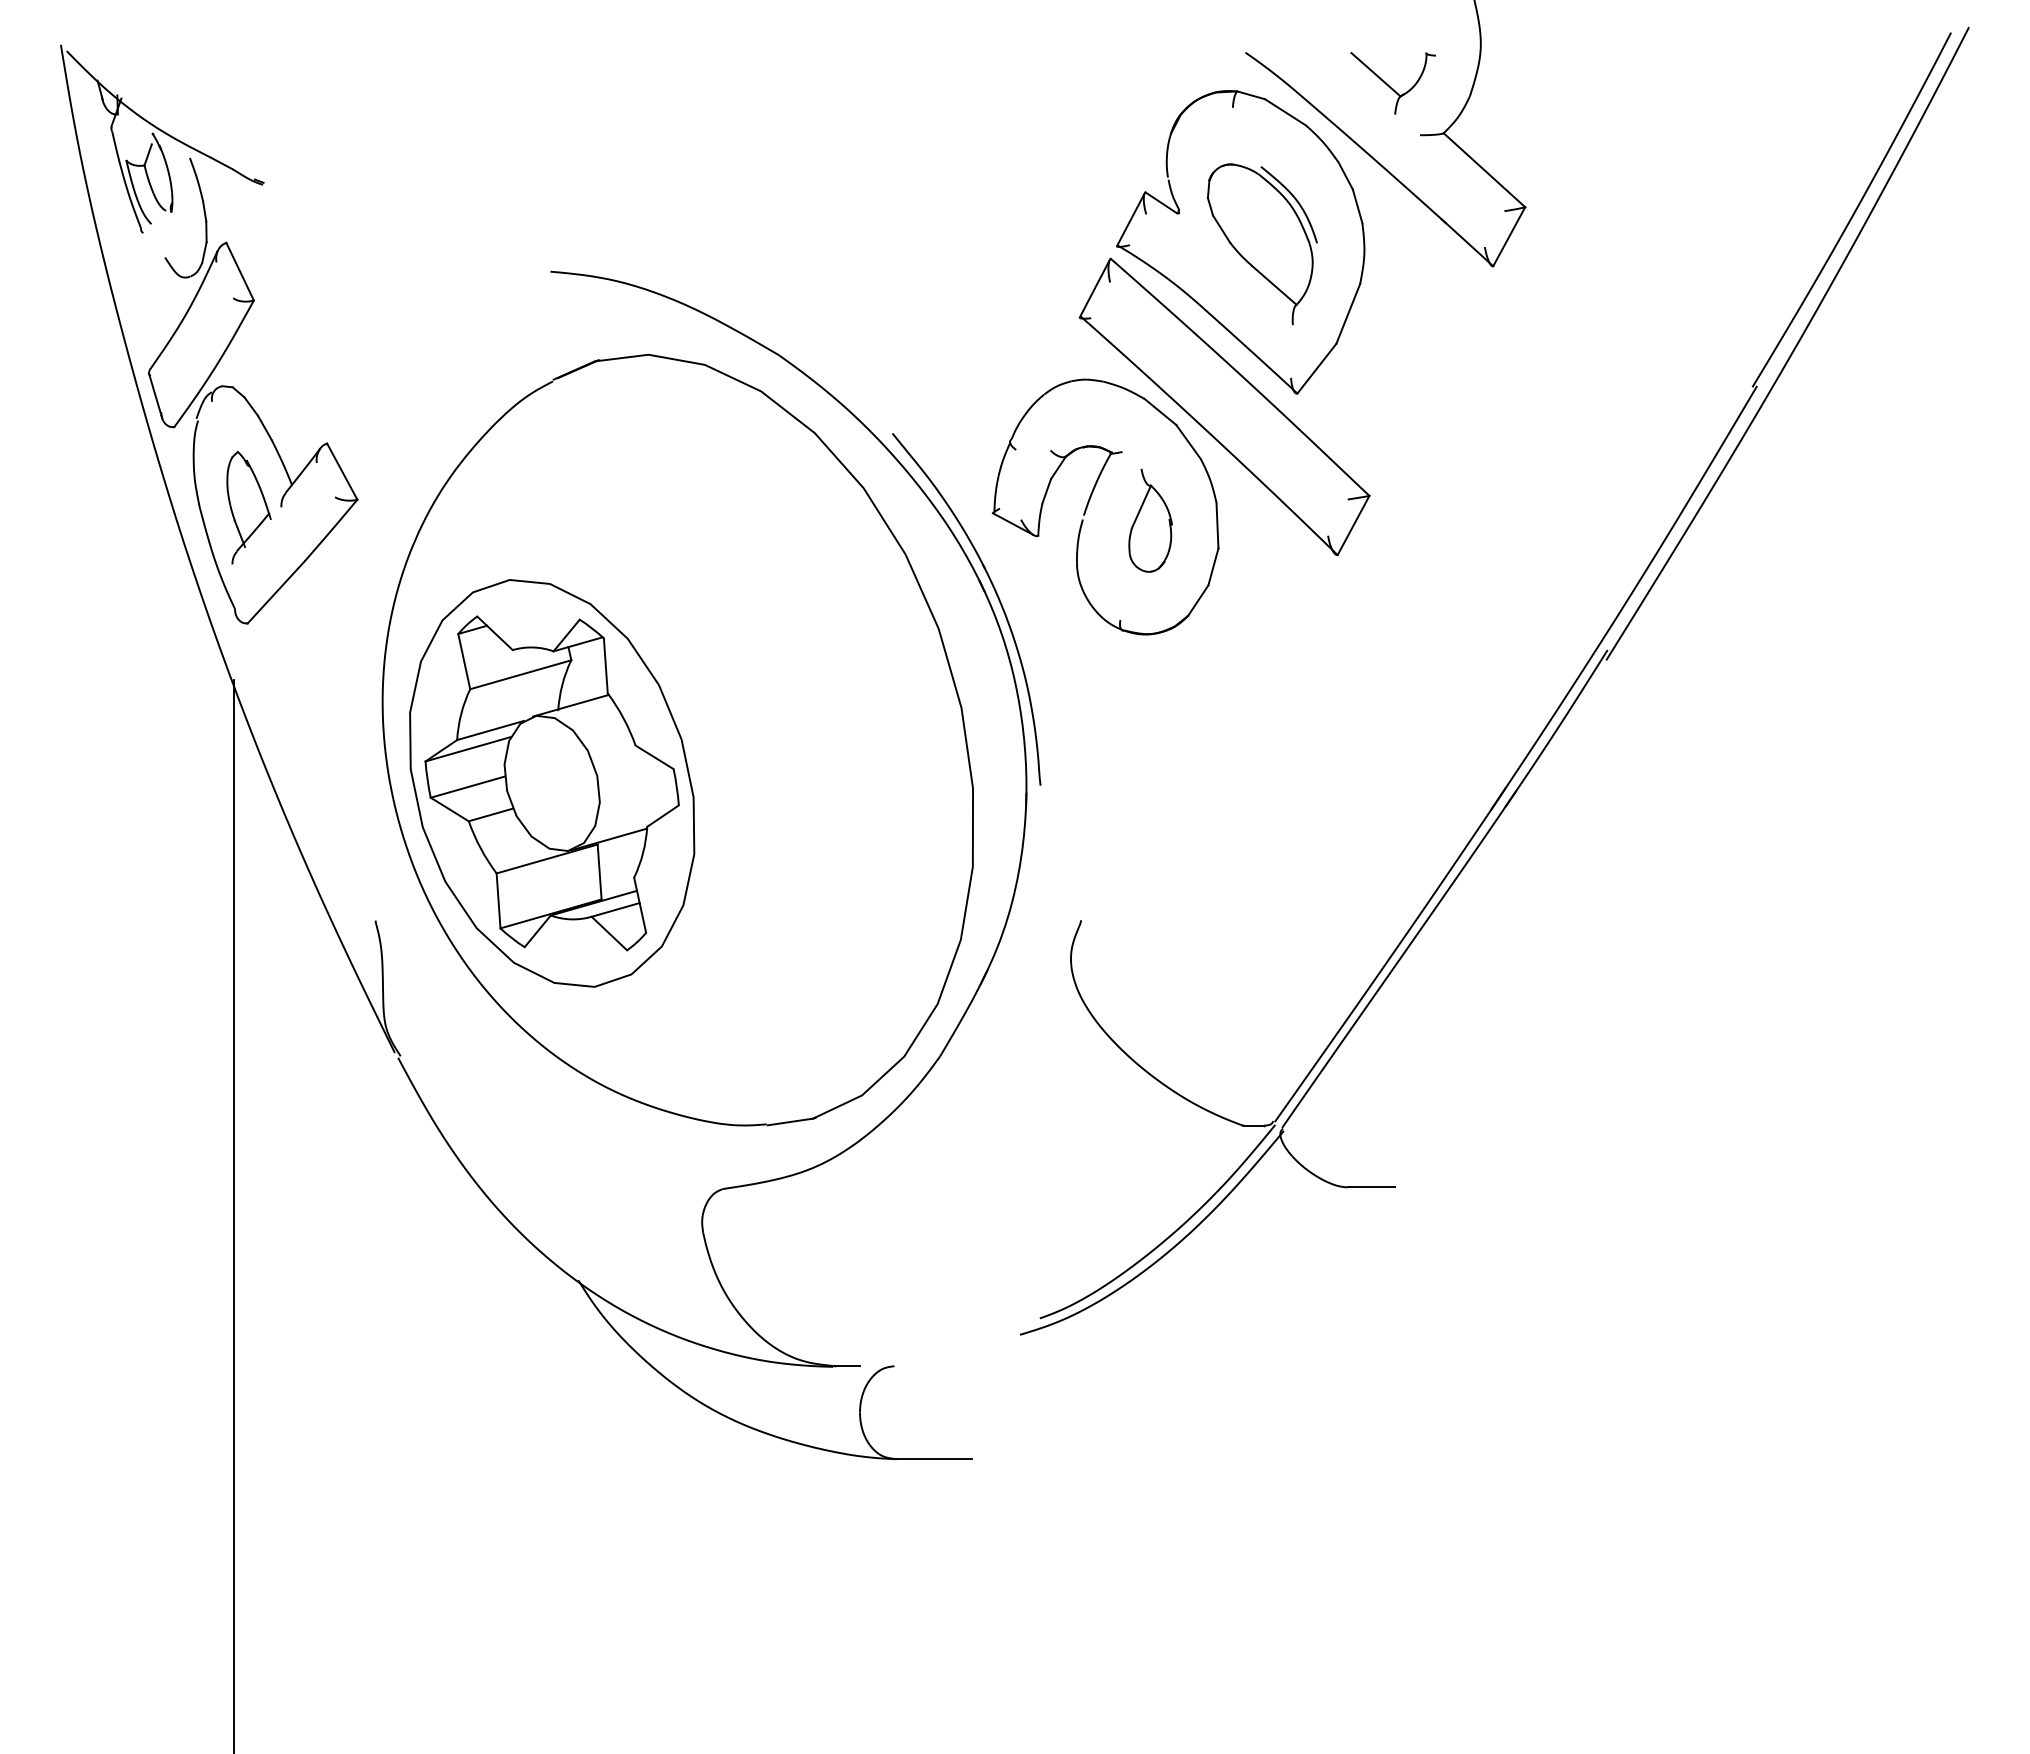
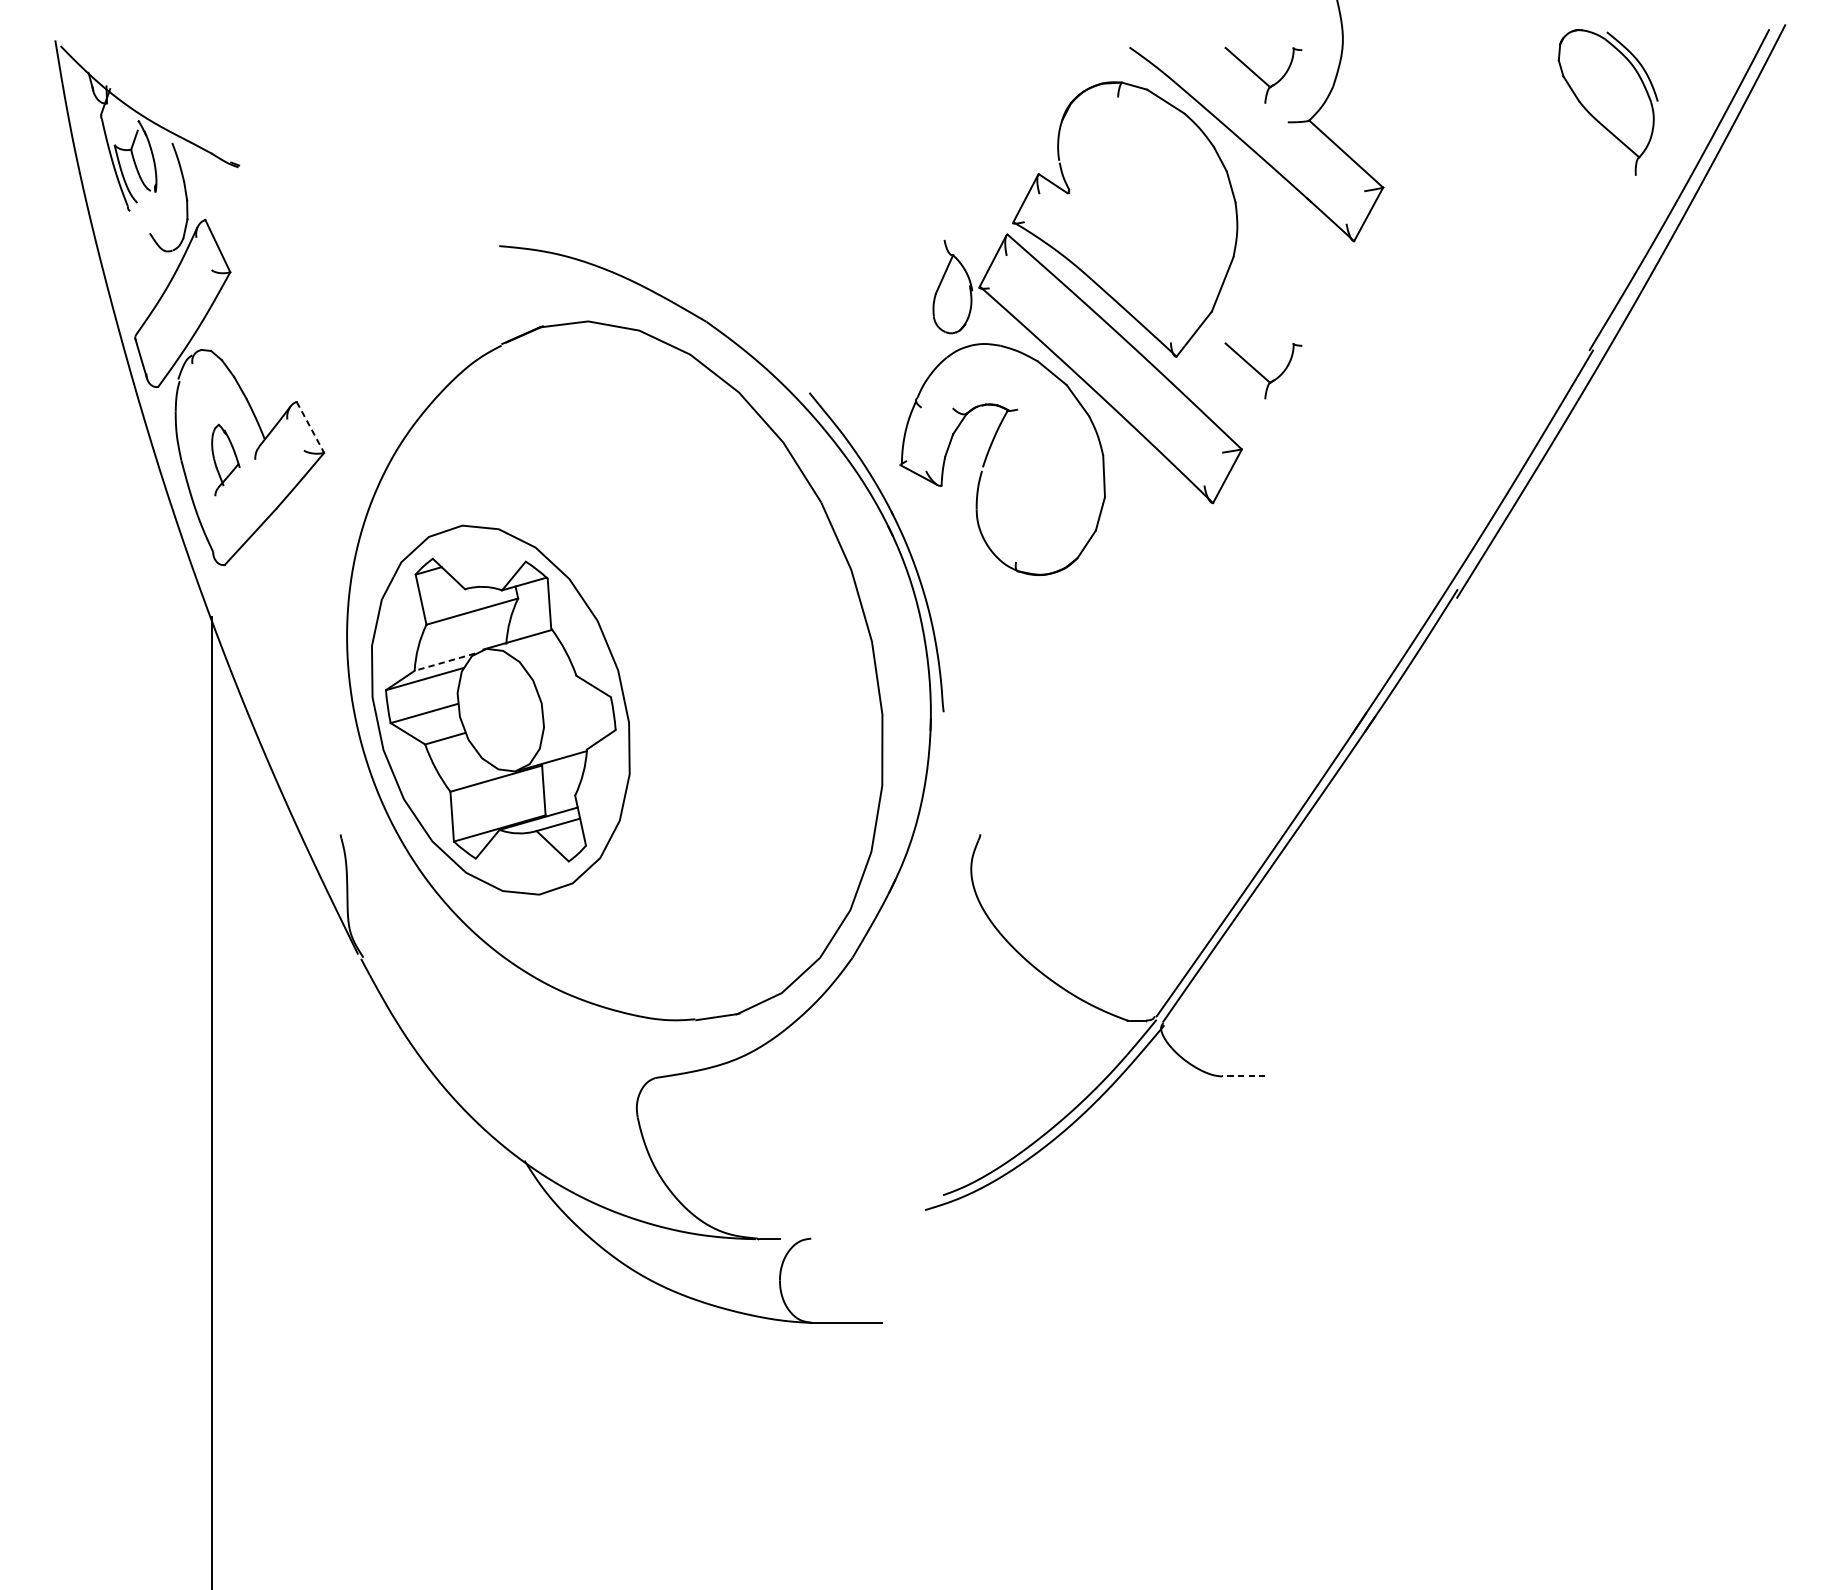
part: (1262, 244) -> (1608, 102), moved
part: (1392, 409) -> (1262, 371), added
line: (342, 471) -> (310, 427), solid -> dashed
part: (248, 507) -> (225, 459), size x0.7
part: (1150, 520) -> (952, 286), moved
line: (490, 730) -> (444, 662), solid -> dashed
line: (1371, 1187) -> (1243, 1076), solid -> dashed

